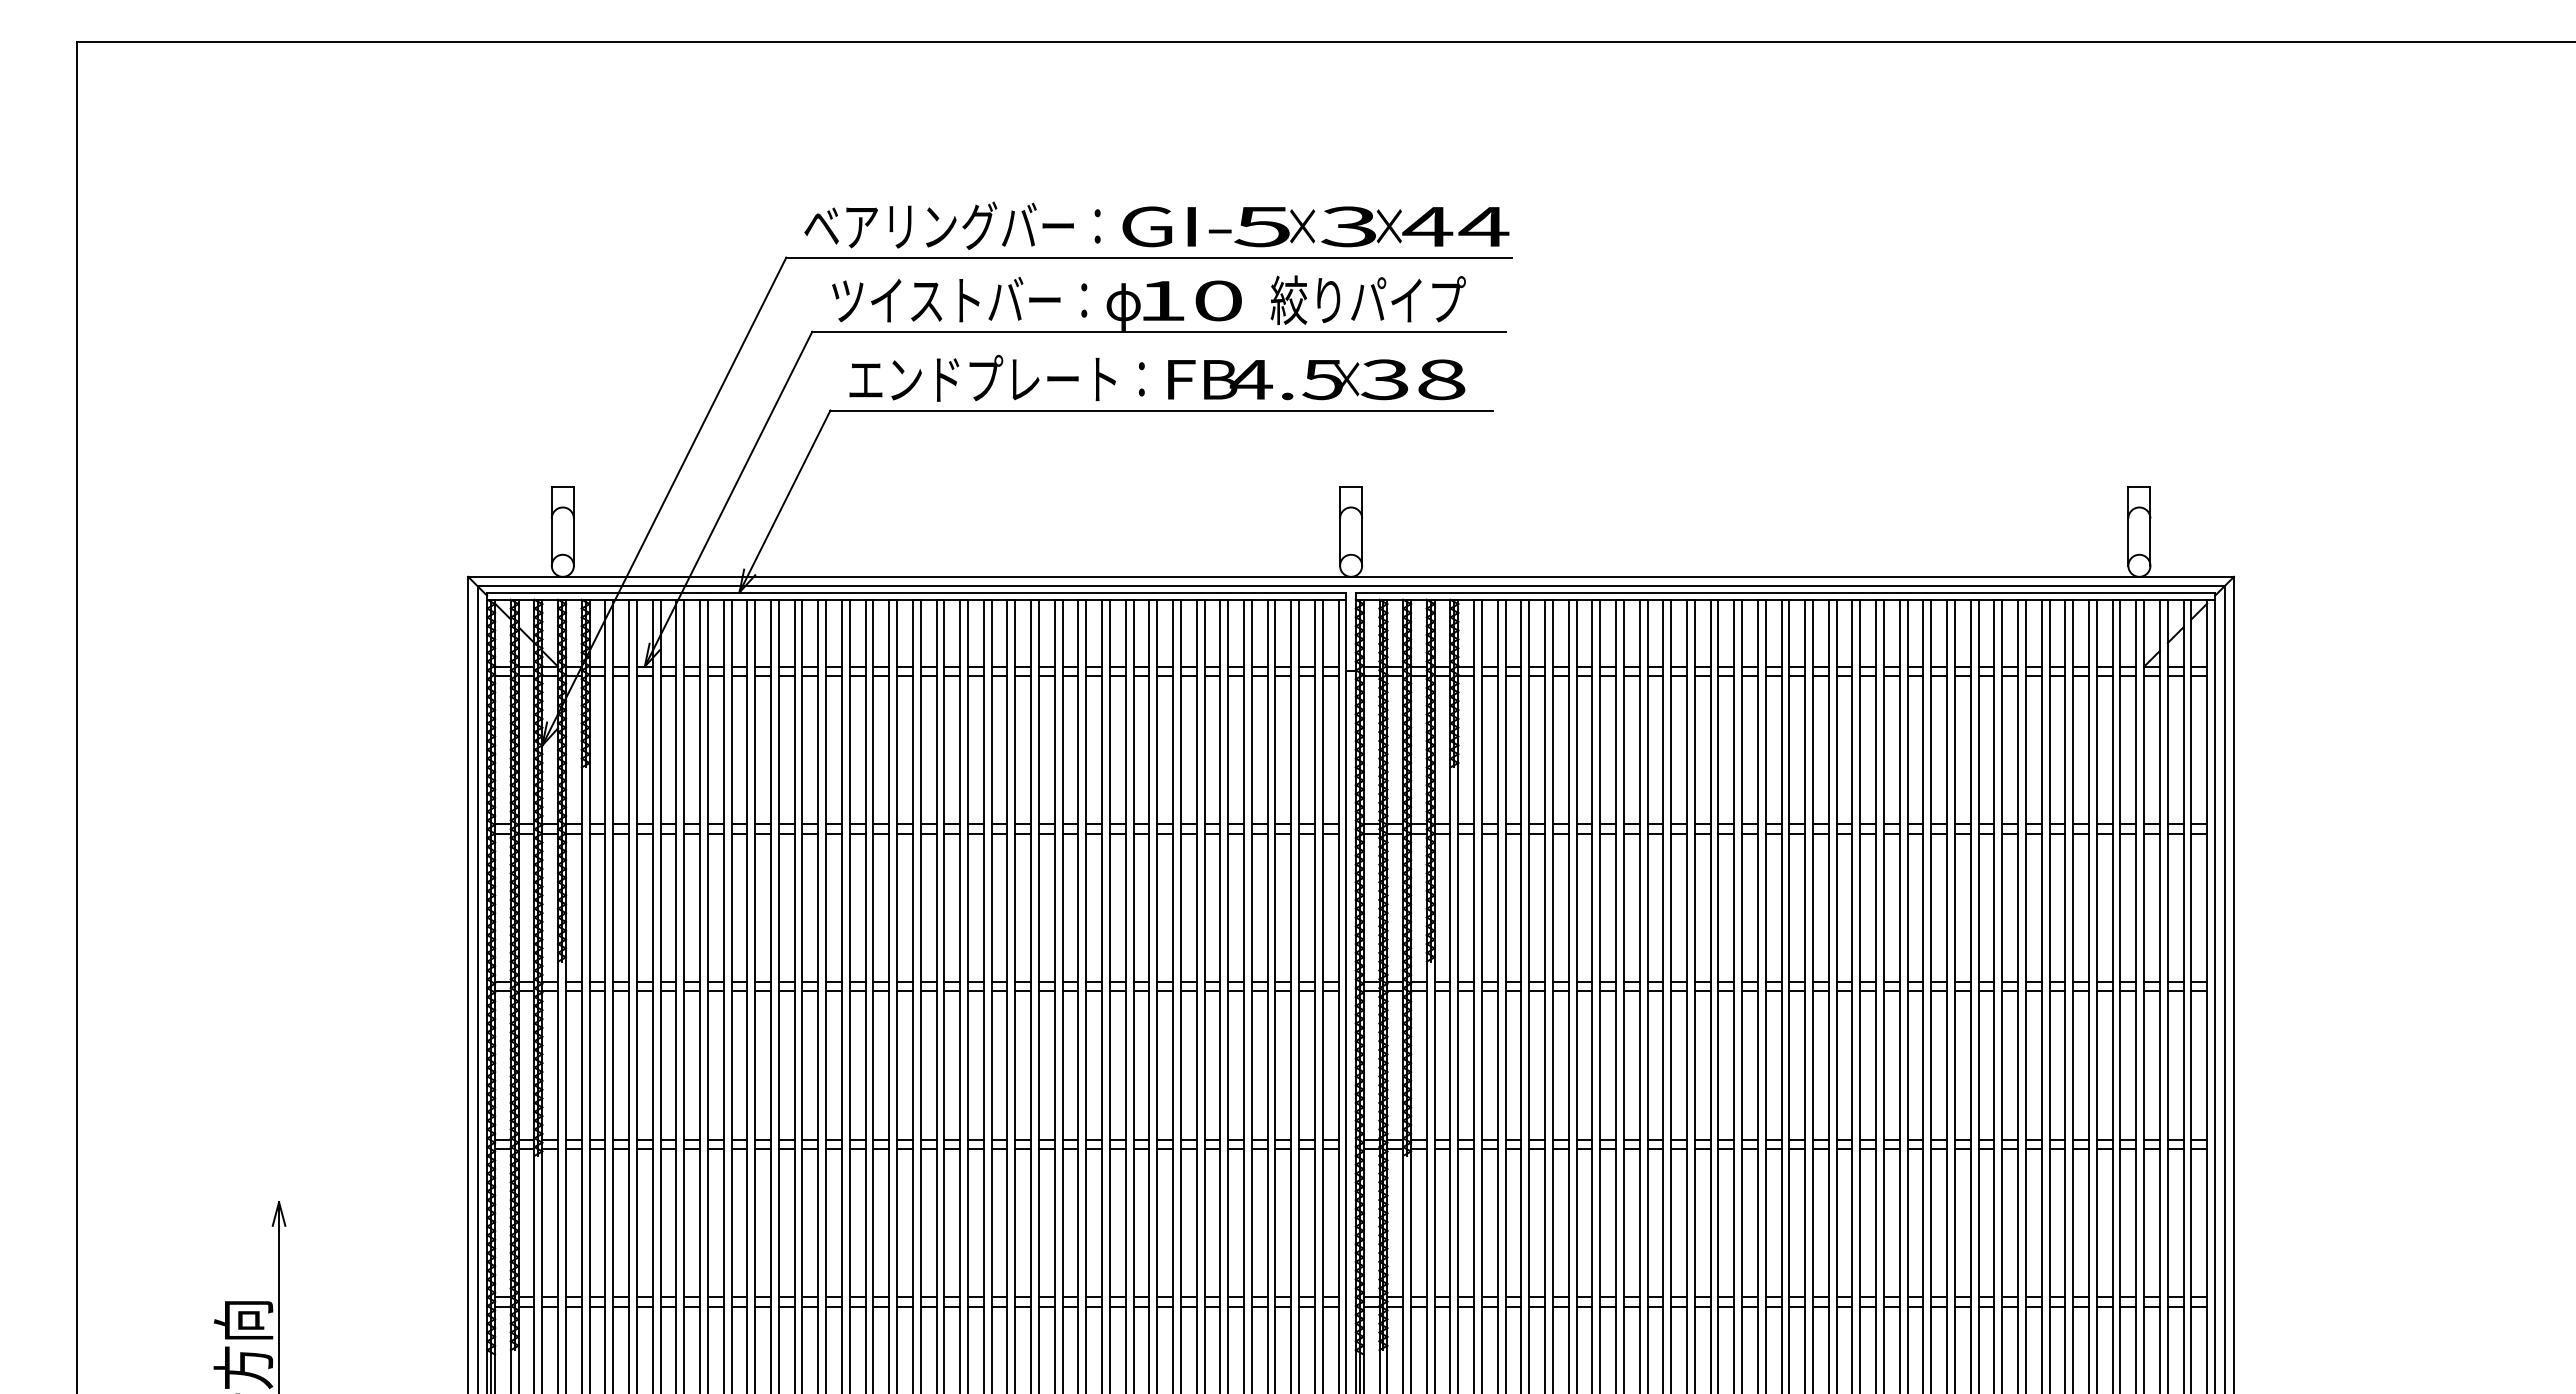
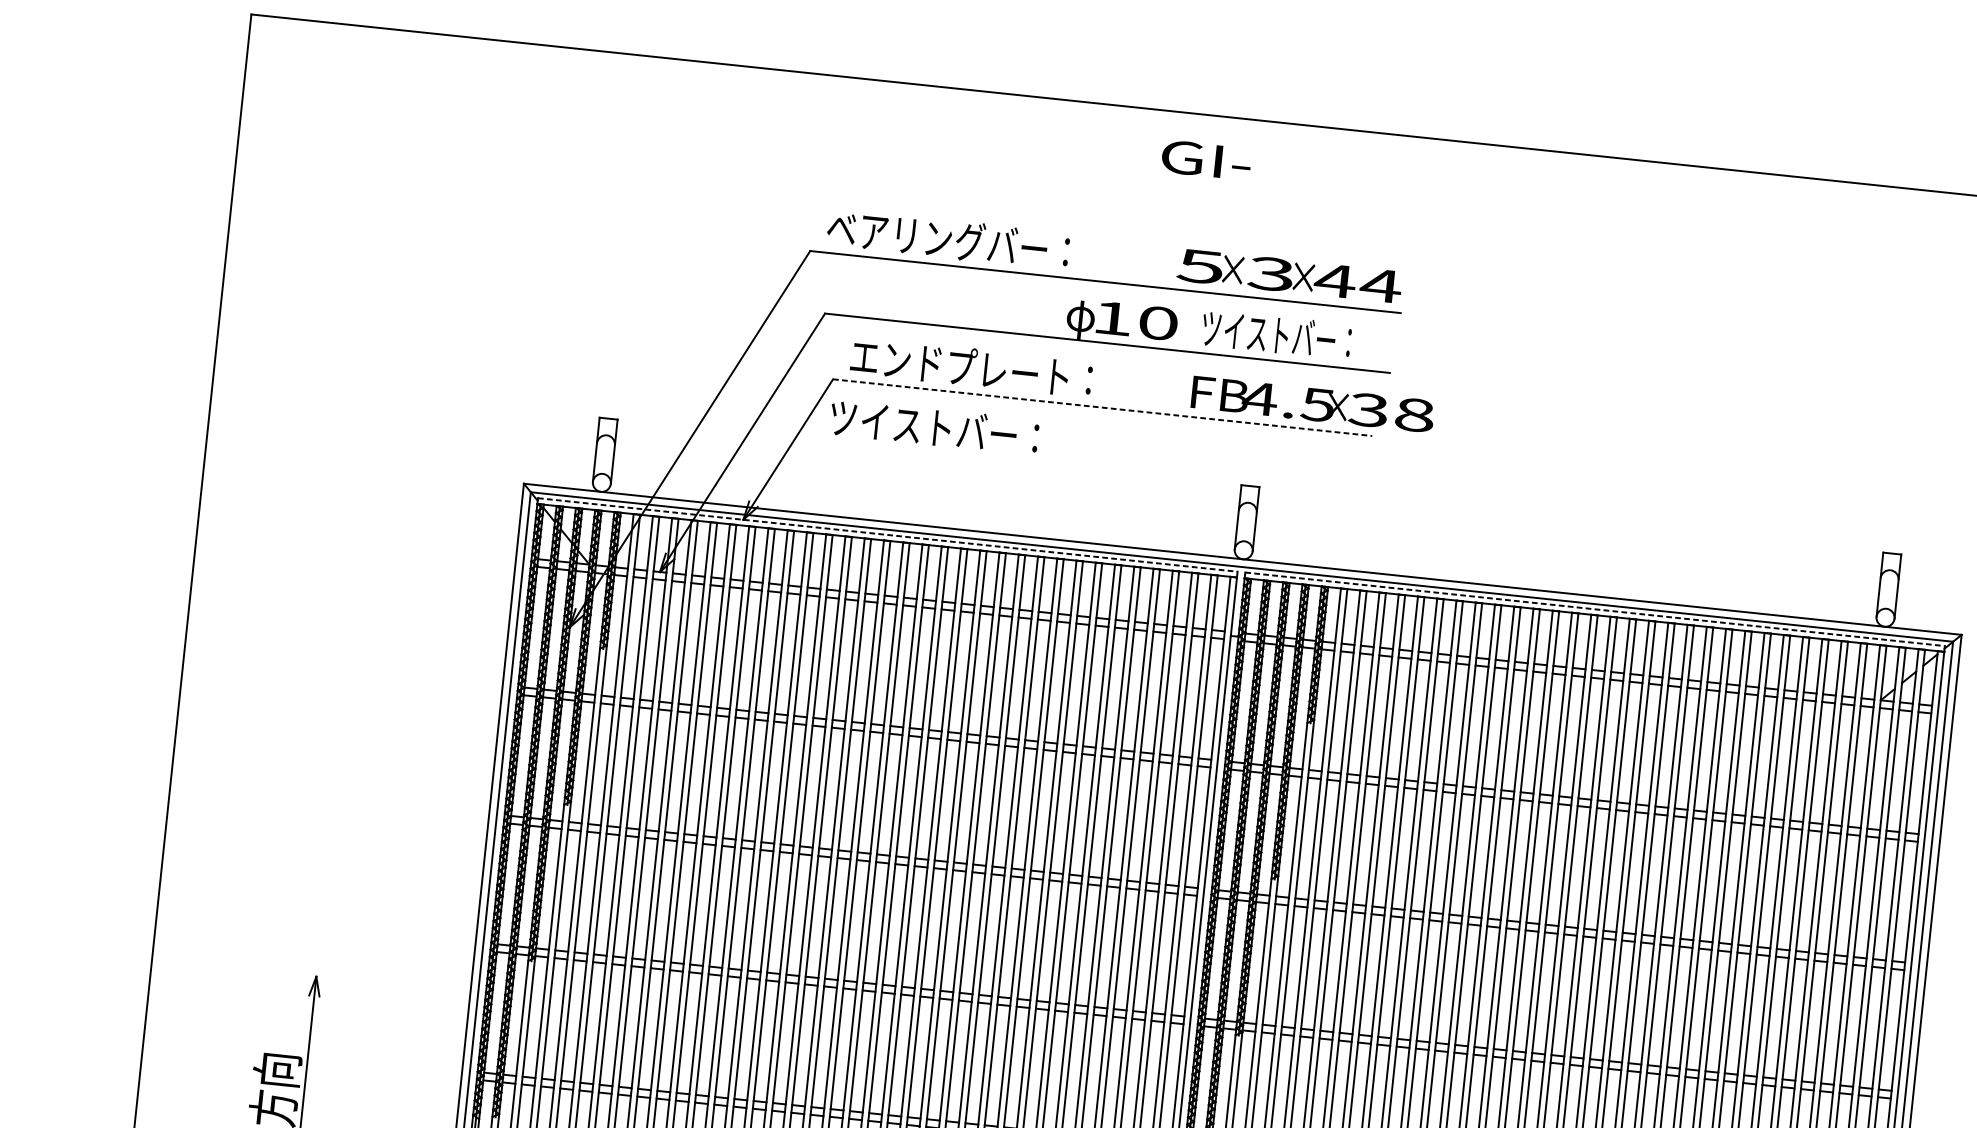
text: (1176, 226) -> (1206, 160), moved
text: (959, 299) -> (934, 426), moved
text: (1367, 299) -> (1279, 334), 絞りパイプ -> ツイストバー：
text: (1316, 379) -> (1312, 404), moved
line: (1162, 410) -> (1103, 407), solid -> dashed
line: (916, 592) -> (887, 534), solid -> dashed
line: (1785, 592) -> (1595, 609), solid -> dashed

